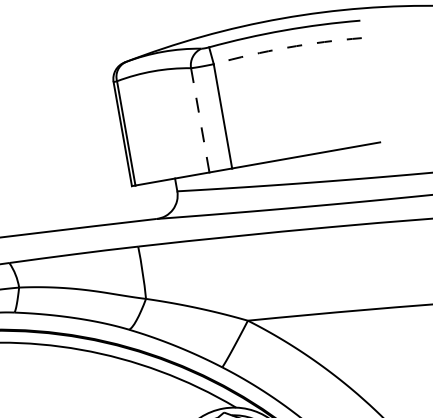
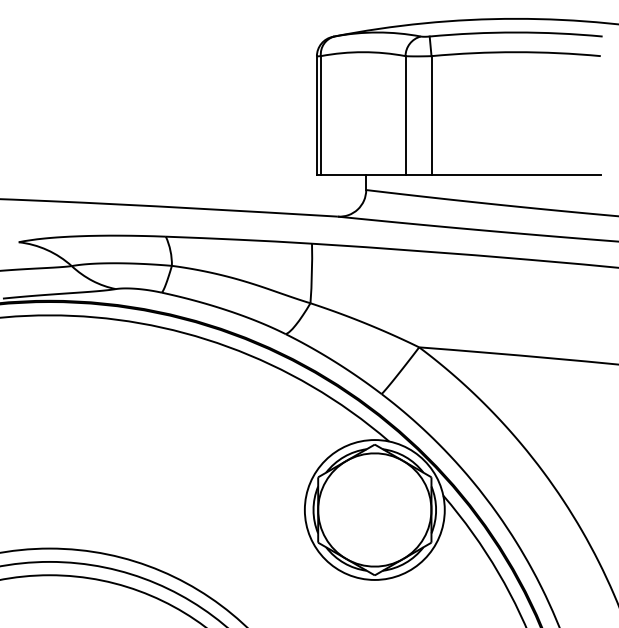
arc: (287, 47) -> (516, 52), dashed -> solid
line: (200, 120) -> (405, 115), dashed -> solid

